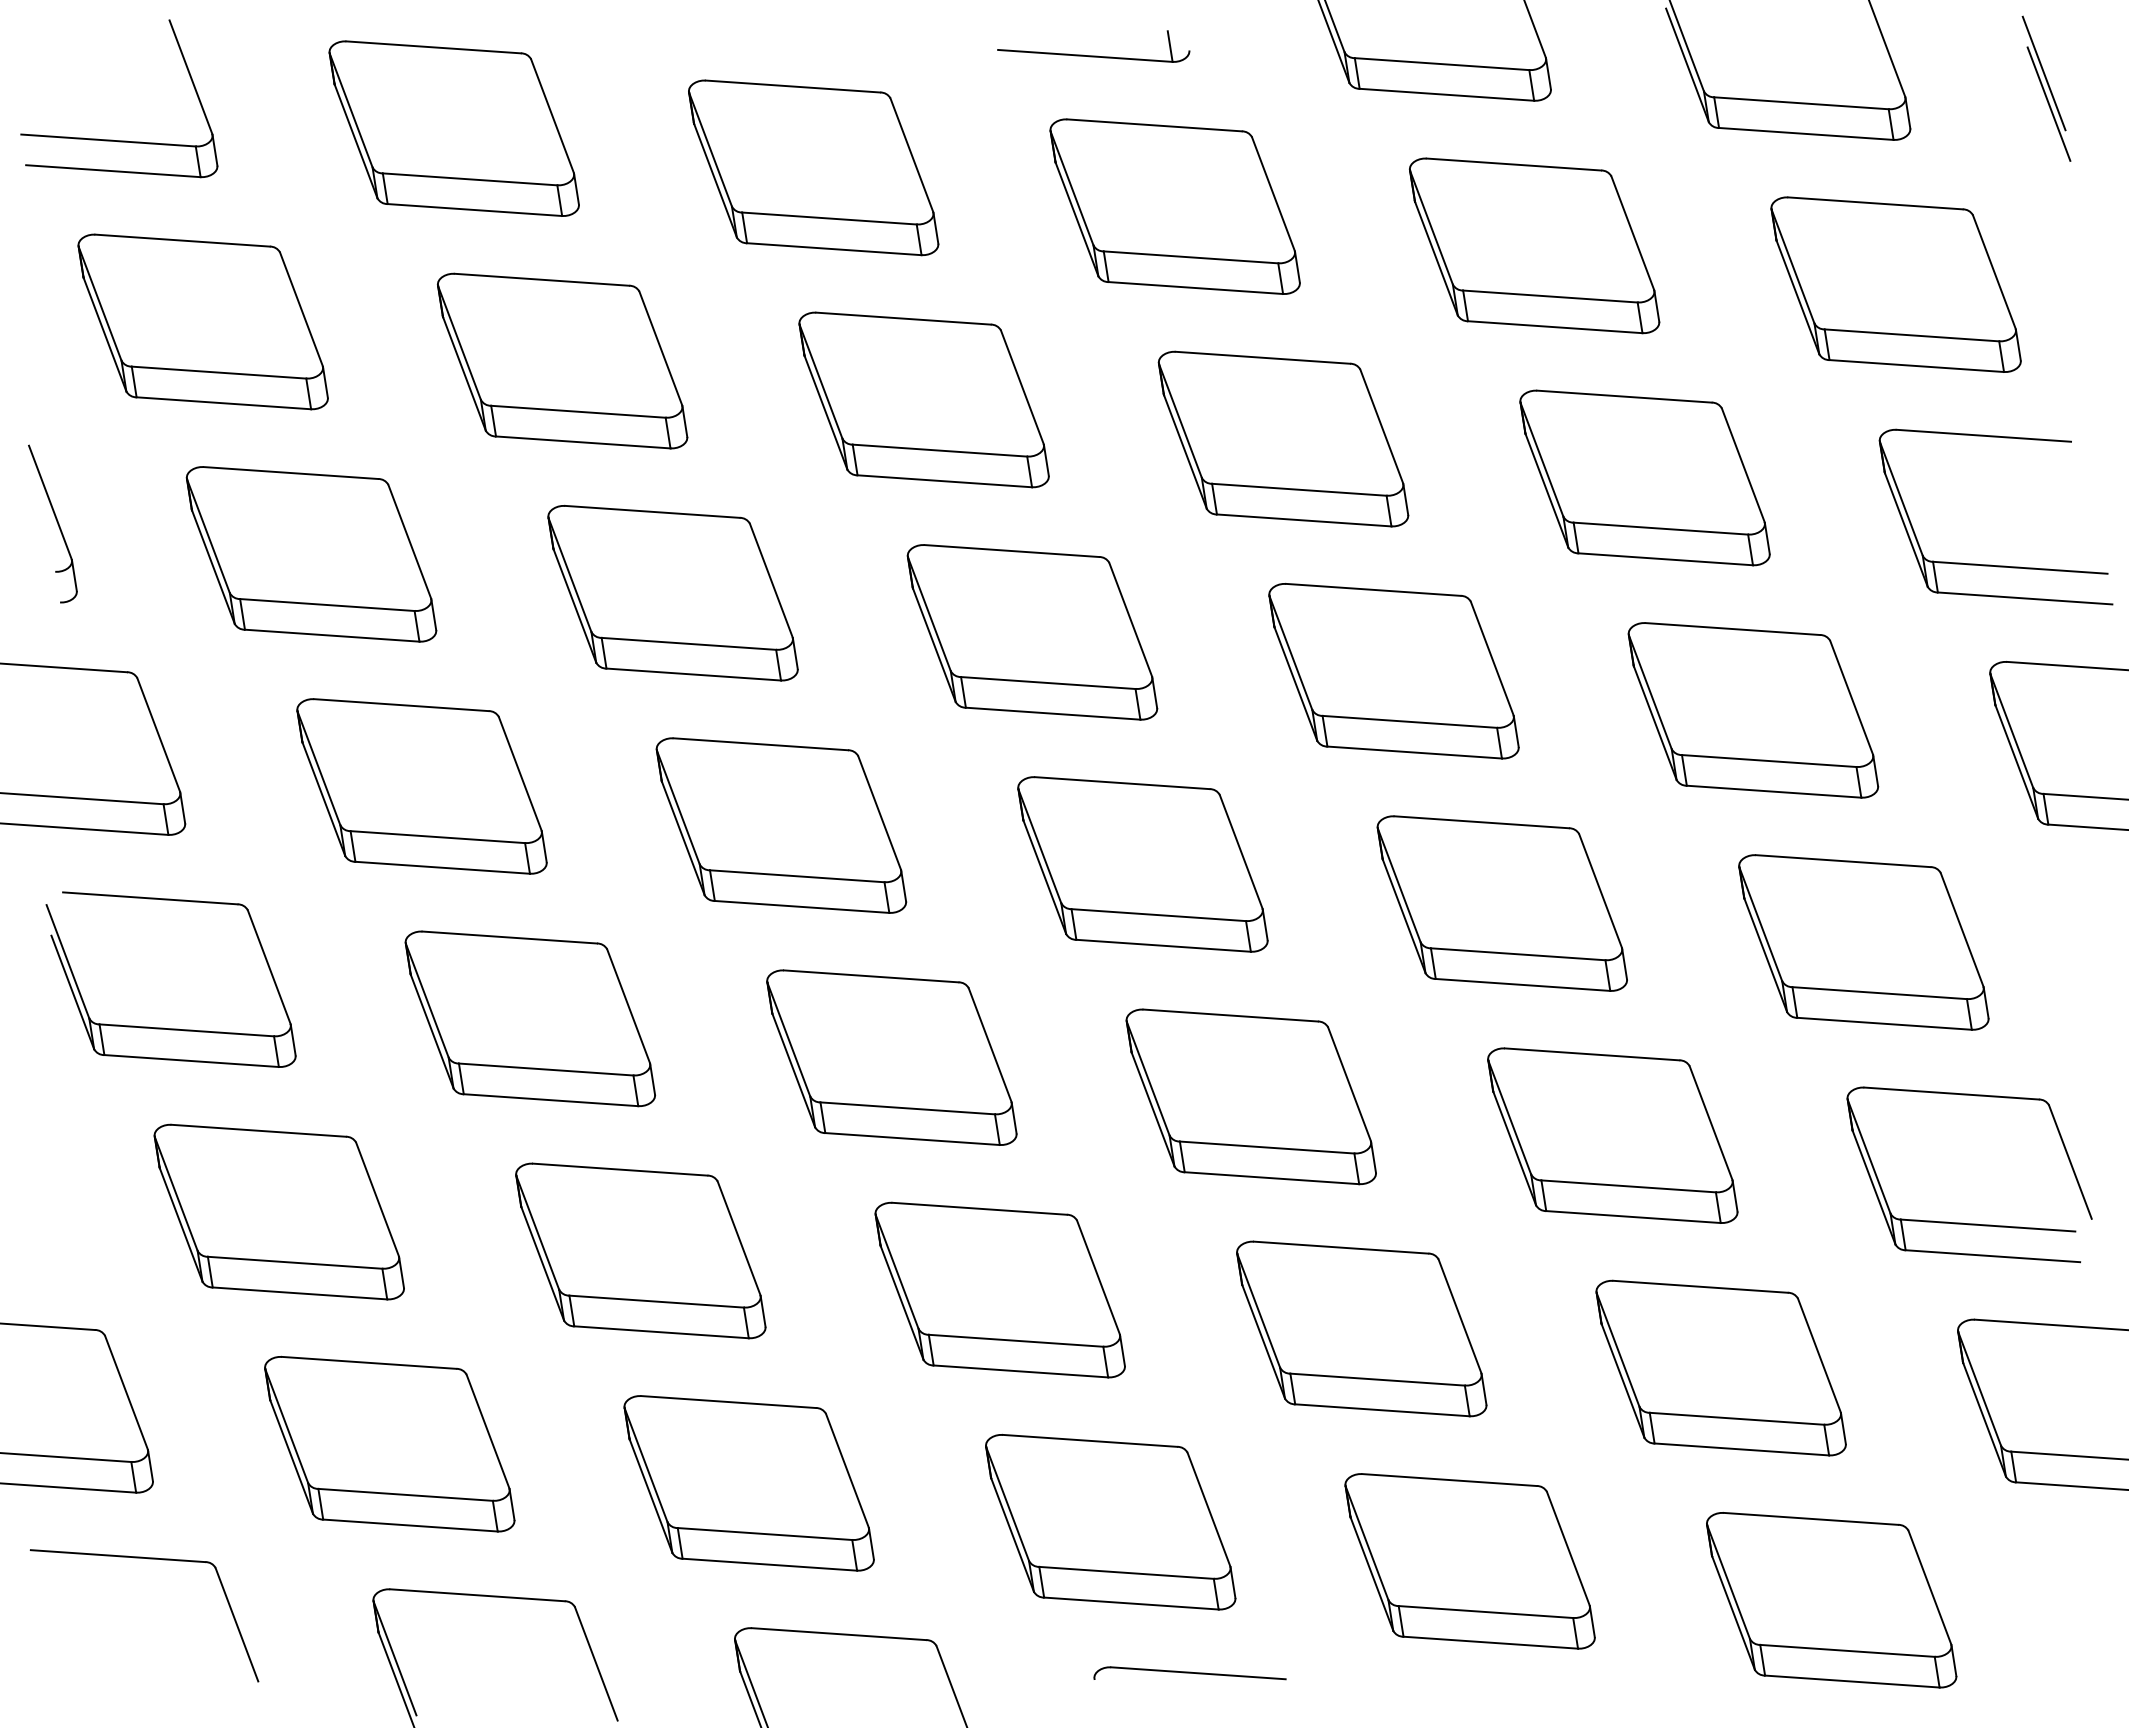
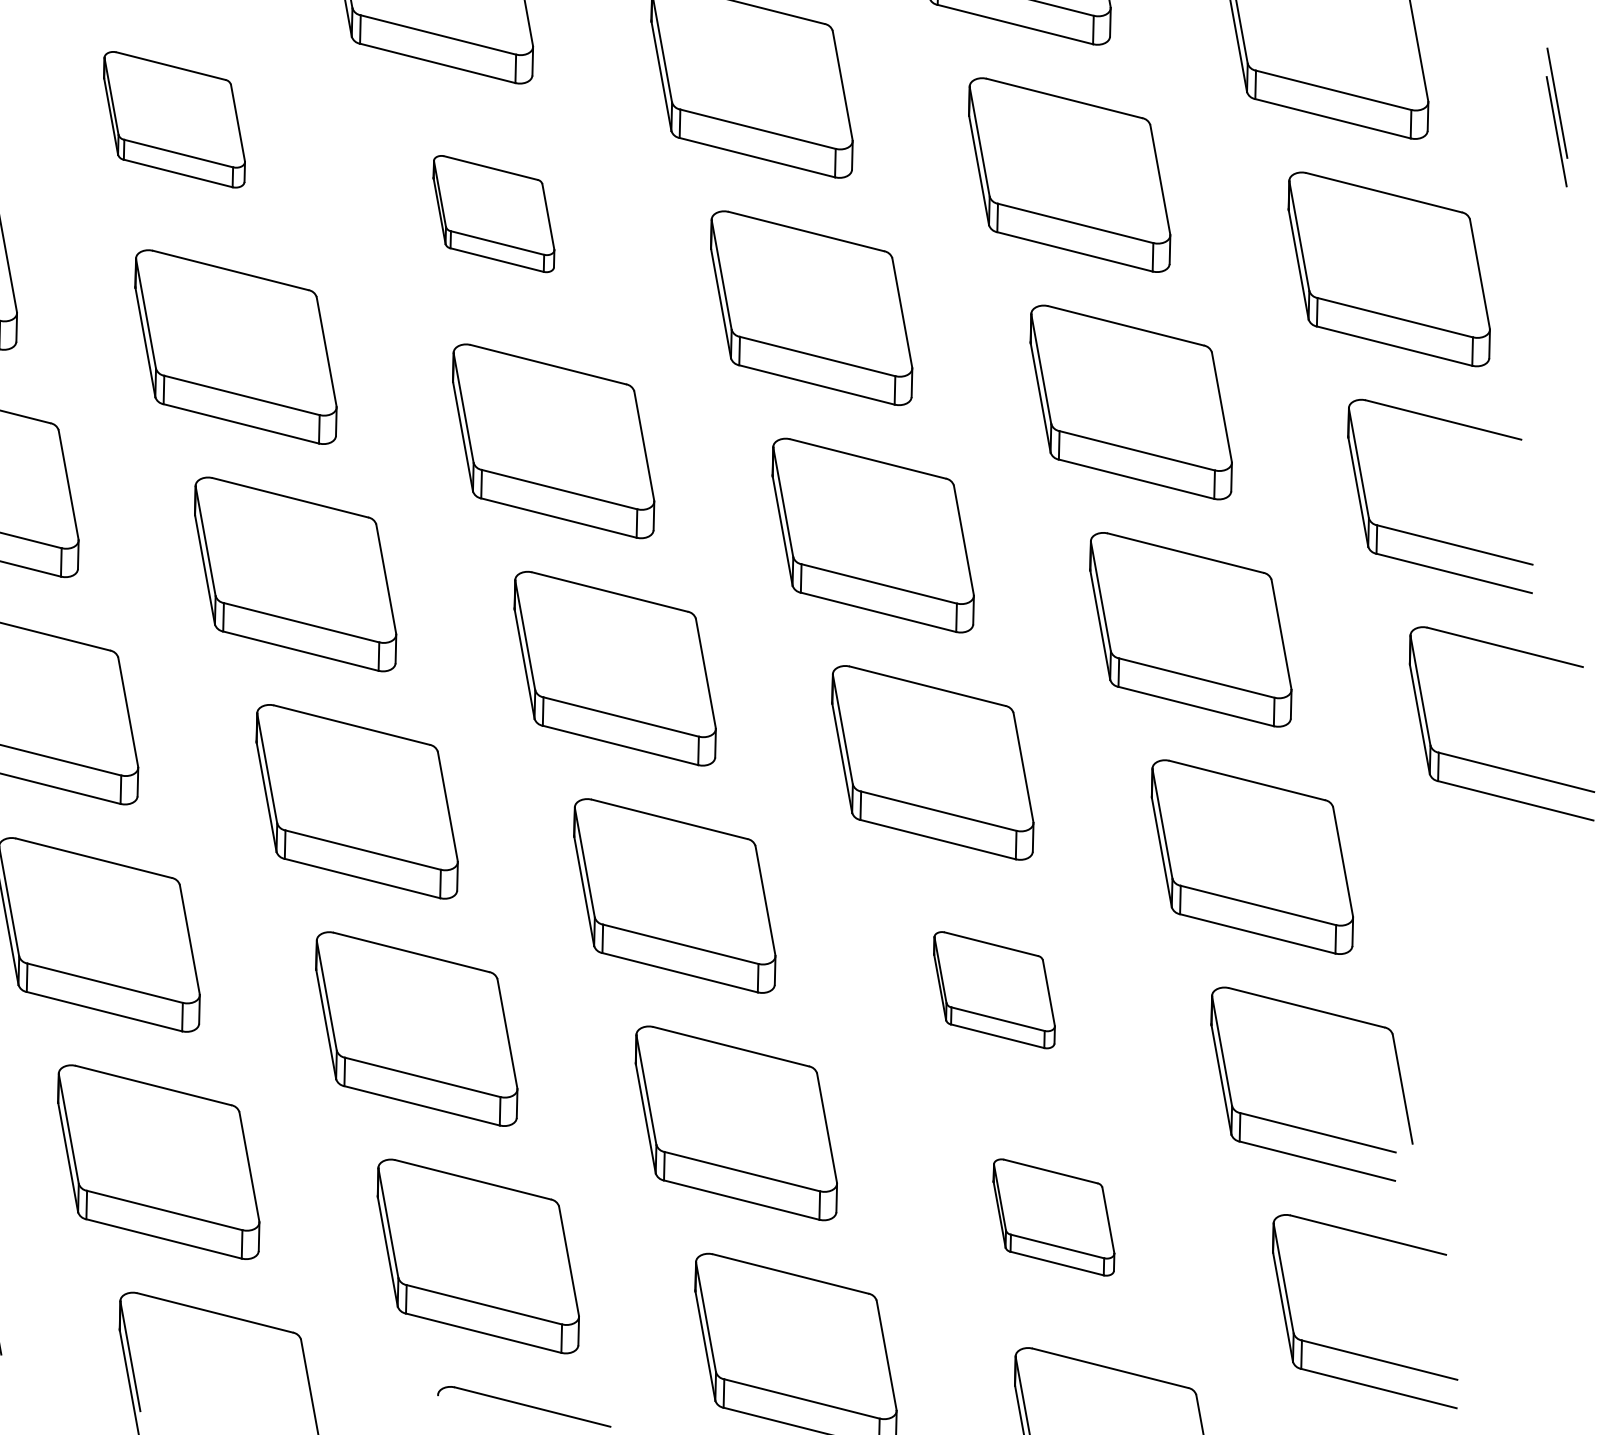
part: (562, 360) -> (174, 119), size x0.7
part: (923, 399) -> (493, 213), size x0.6
part: (1612, 1135) -> (994, 990), size x0.6
part: (1720, 1367) -> (1053, 1216), size x0.6

